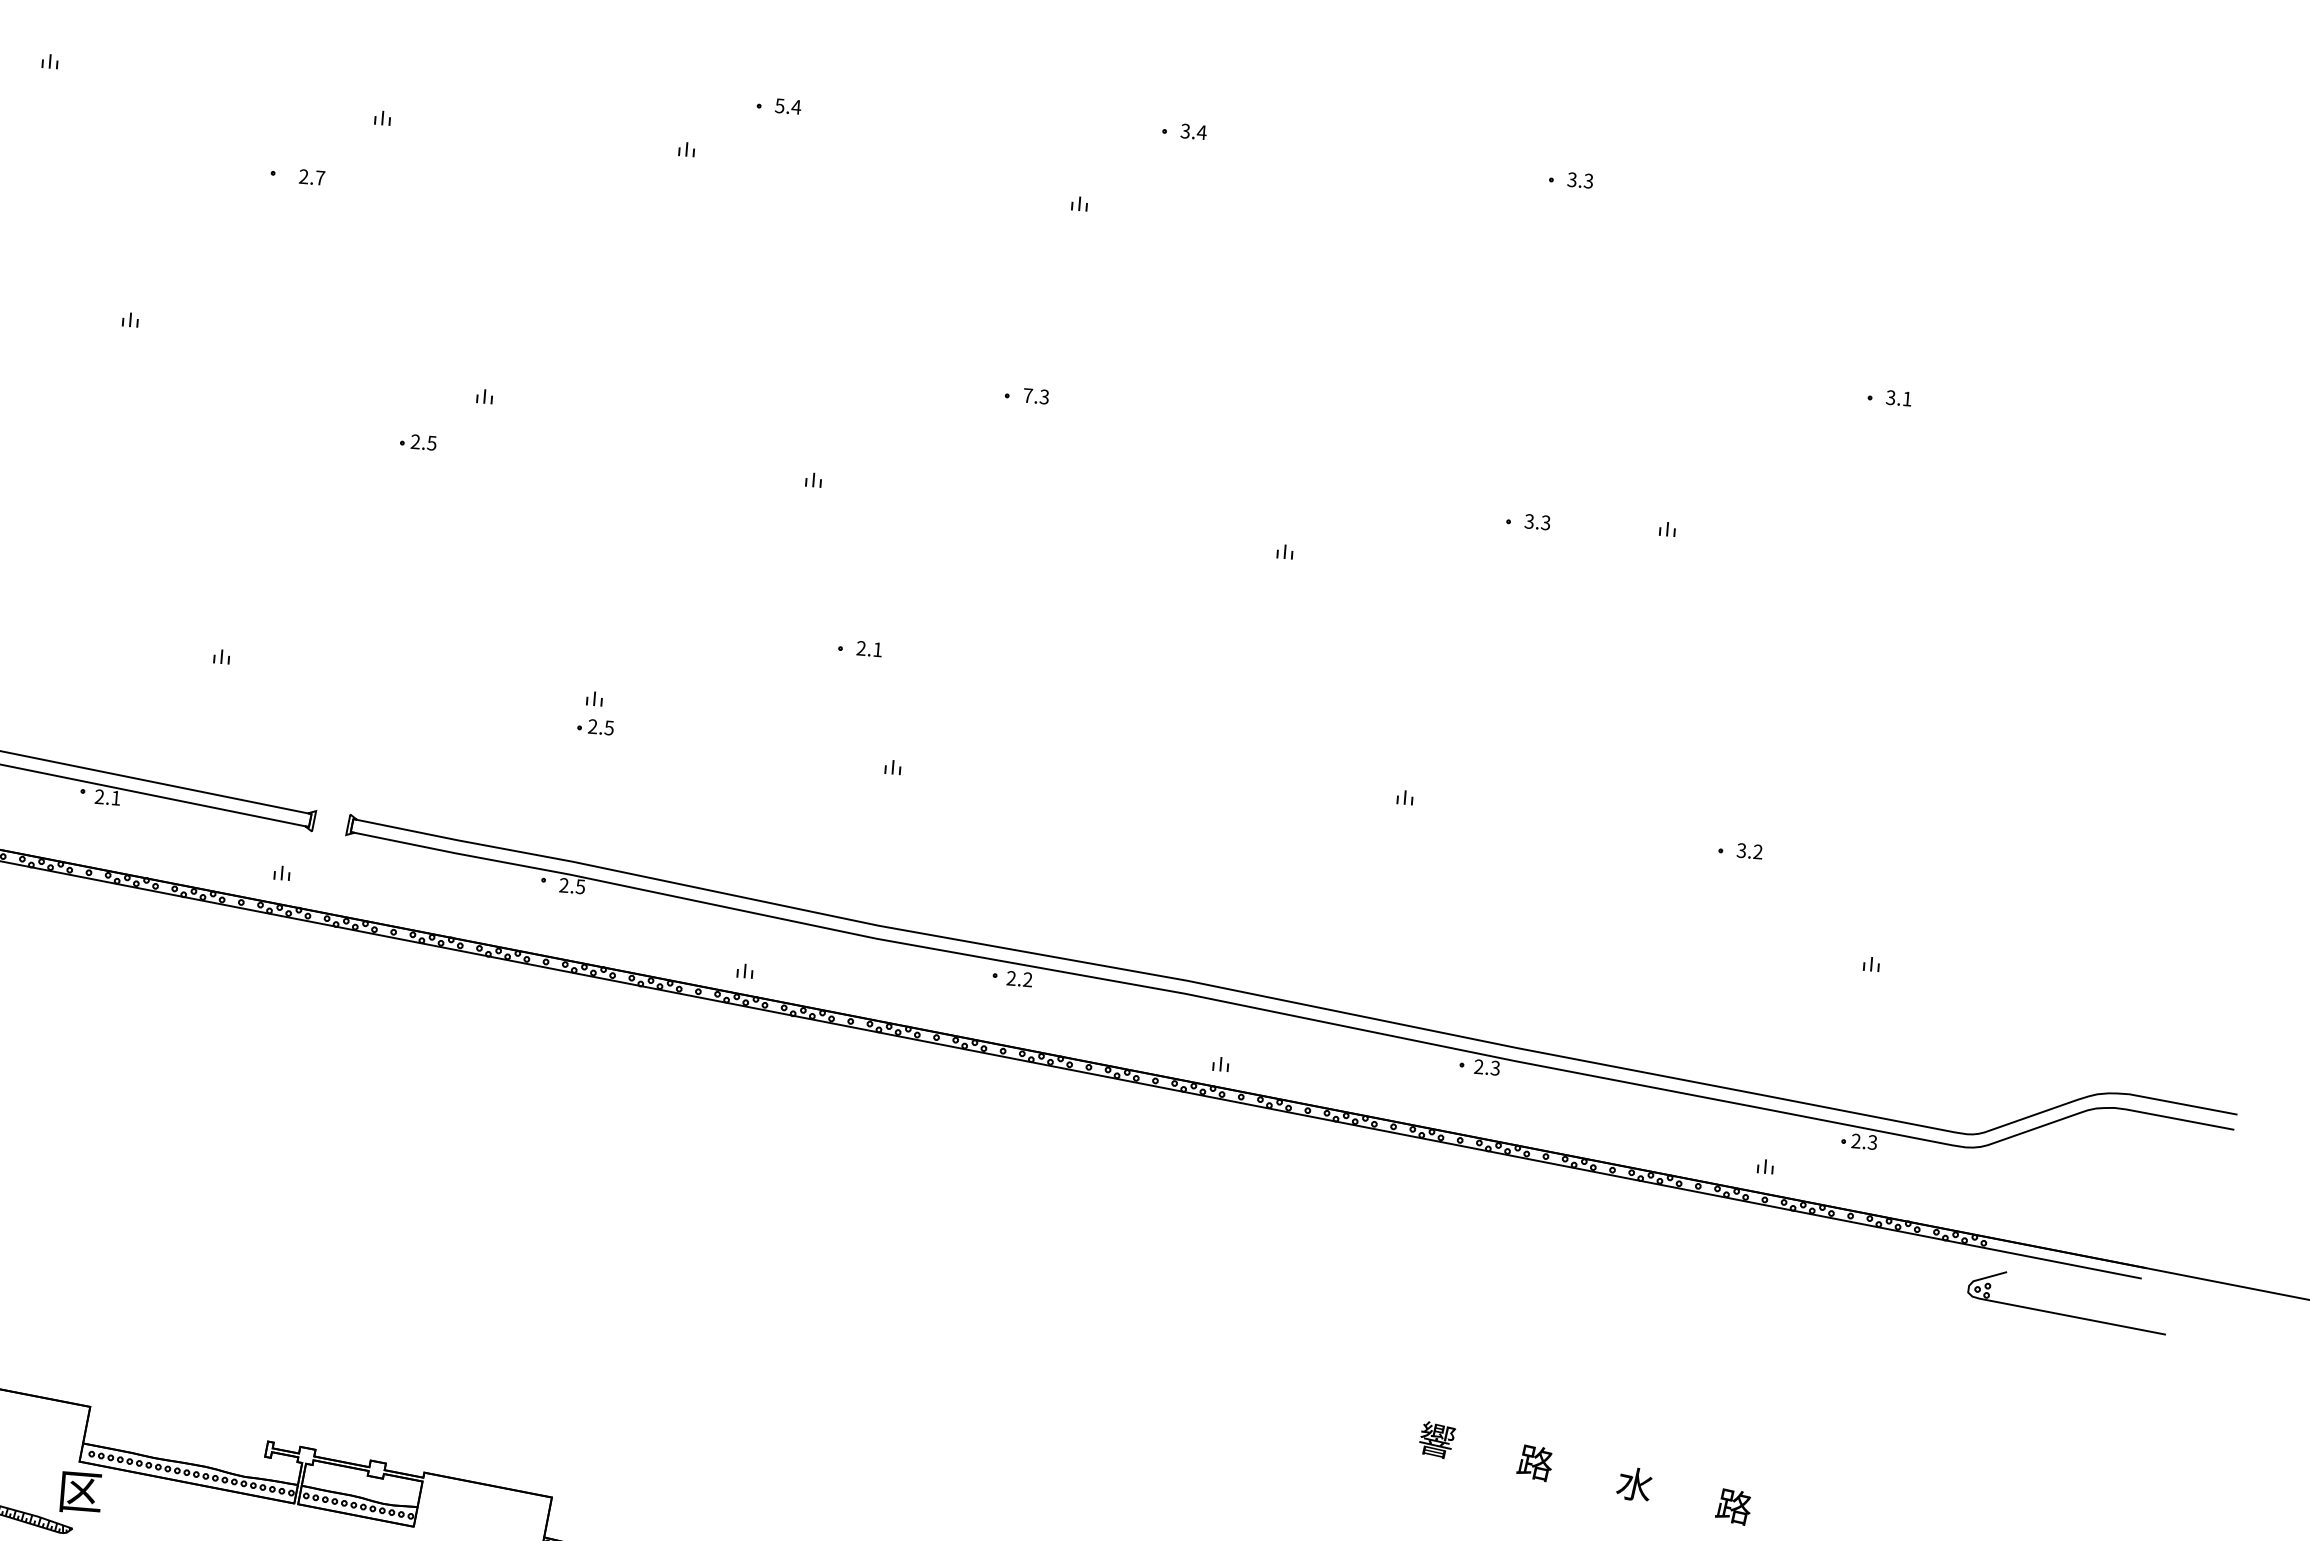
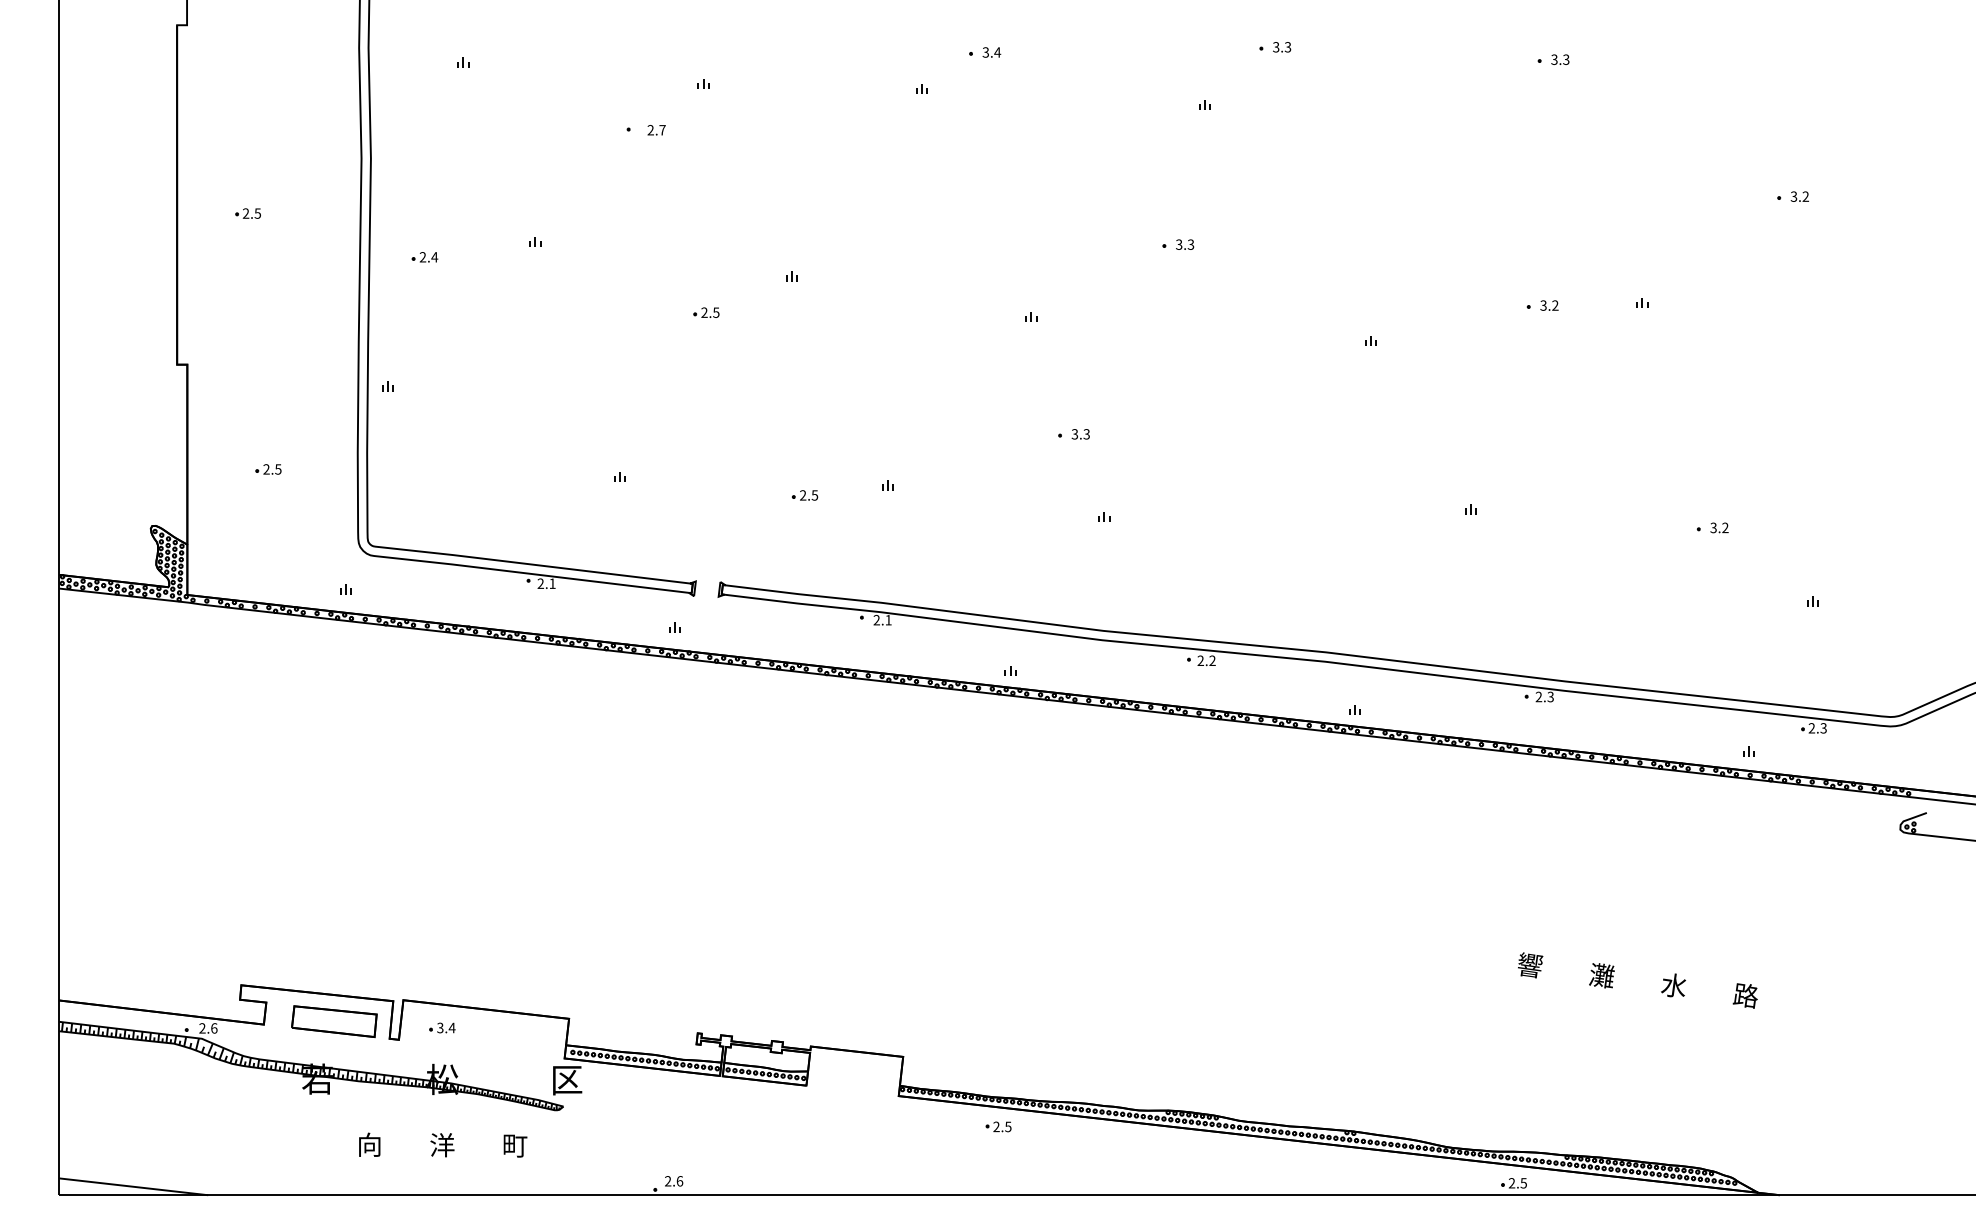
text: (779, 105) -> (985, 52), 5.4 -> 3.4
text: (1201, 132) -> (1287, 47), 3.4 -> 3.3
text: (1028, 395) -> (1179, 244), 7.3 -> 3.3
text: (1906, 398) -> (1805, 196), 3.1 -> 3.2
part: (418, 441) -> (706, 312), moved
text: (1546, 522) -> (1555, 305), 3.3 -> 3.2
text: (869, 649) -> (1080, 434), 2.1 -> 3.3
part: (596, 727) -> (805, 495), moved
text: (580, 887) -> (888, 620), 2.5 -> 2.1
text: (1535, 1462) -> (1601, 975), 路 -> 灘

